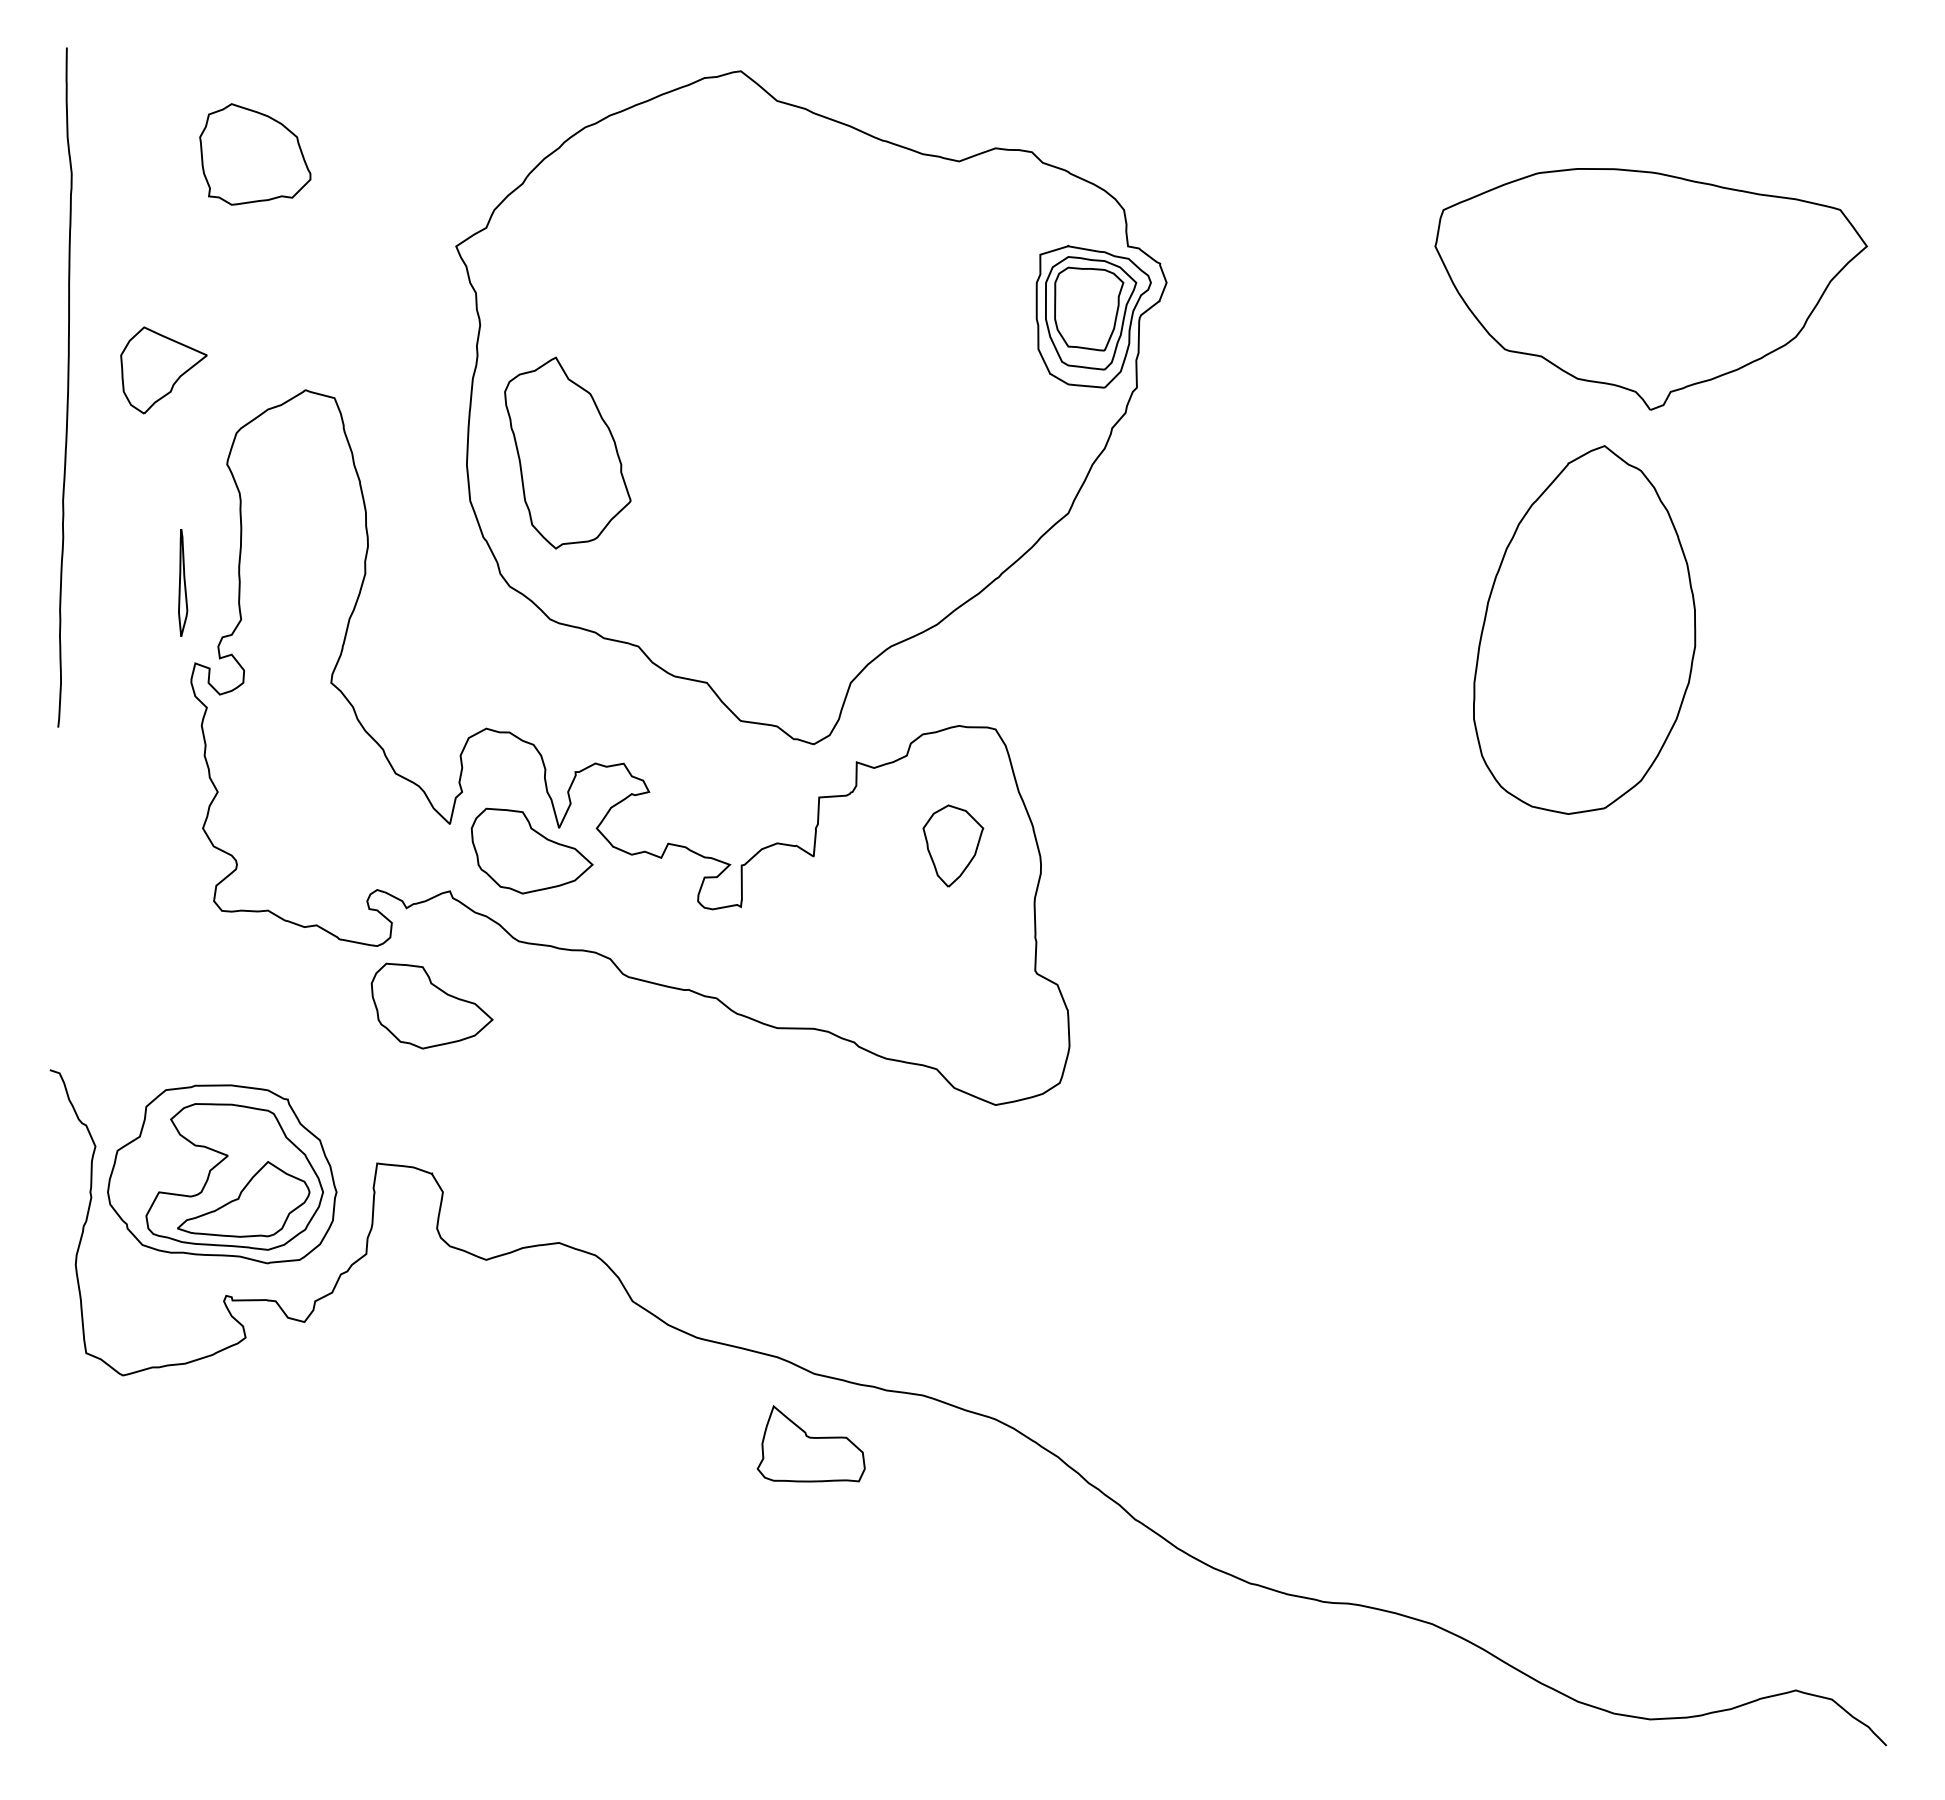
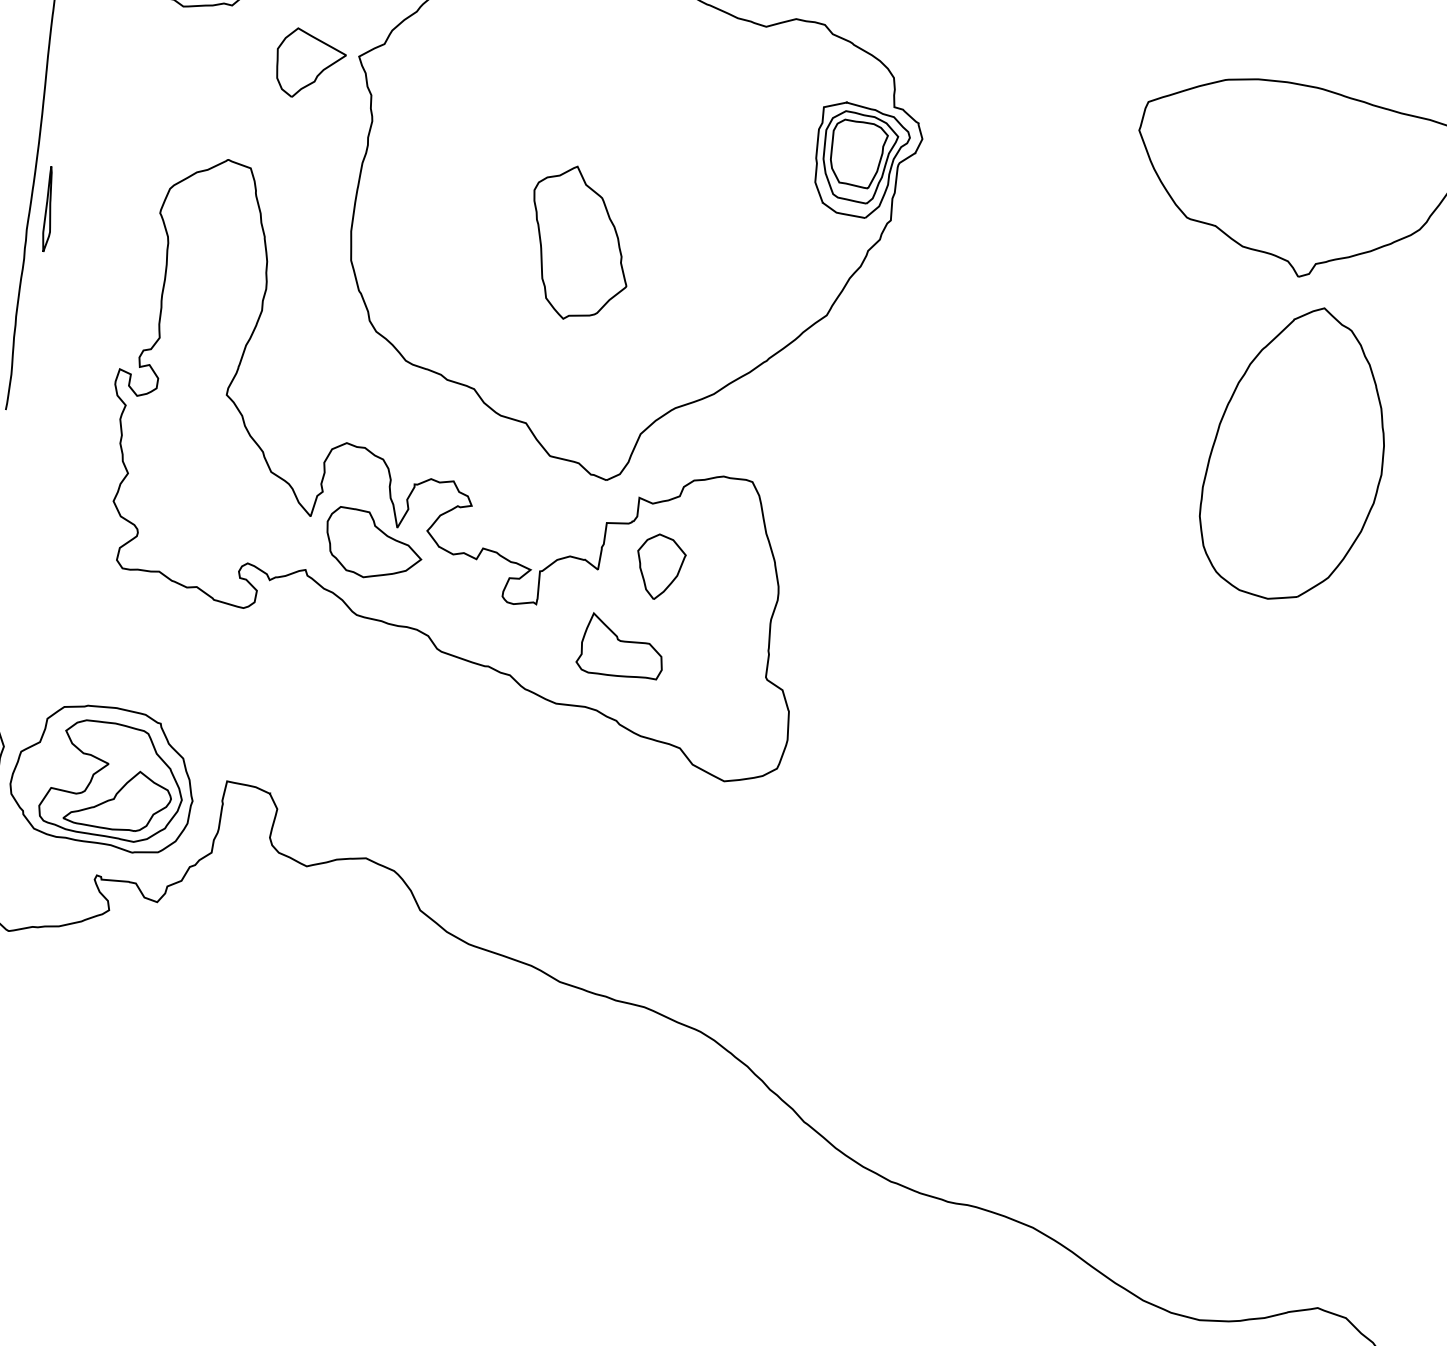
part: (163, 370) -> (310, 64), moved
part: (567, 452) -> (579, 243), moved
part: (183, 582) -> (49, 209), moved
part: (1584, 629) -> (1294, 452), moved
part: (953, 845) -> (660, 566), moved
part: (431, 1005) -> (282, 659), removed
part: (810, 1443) -> (620, 645), moved

